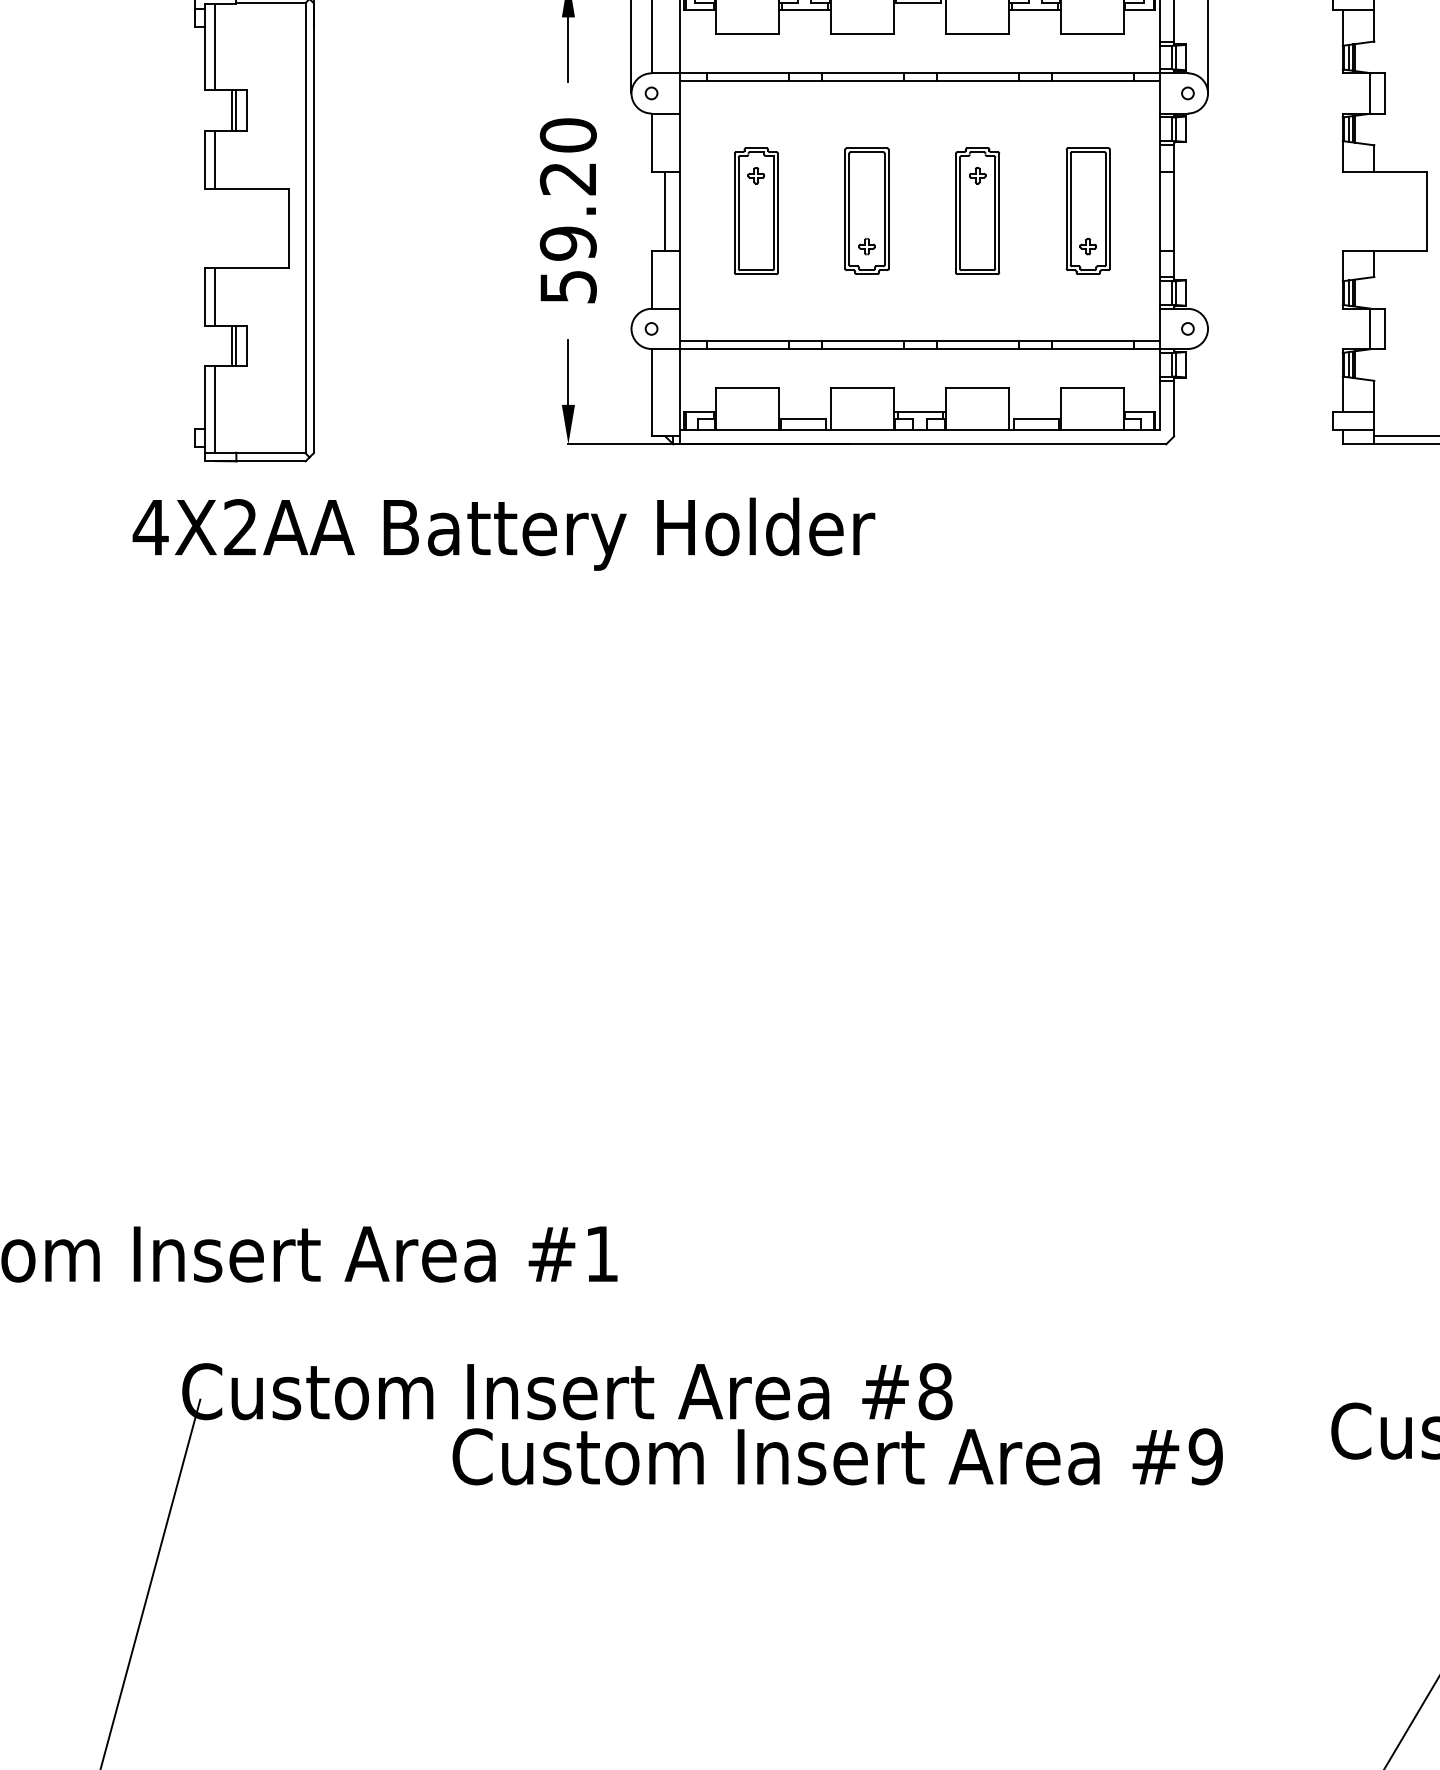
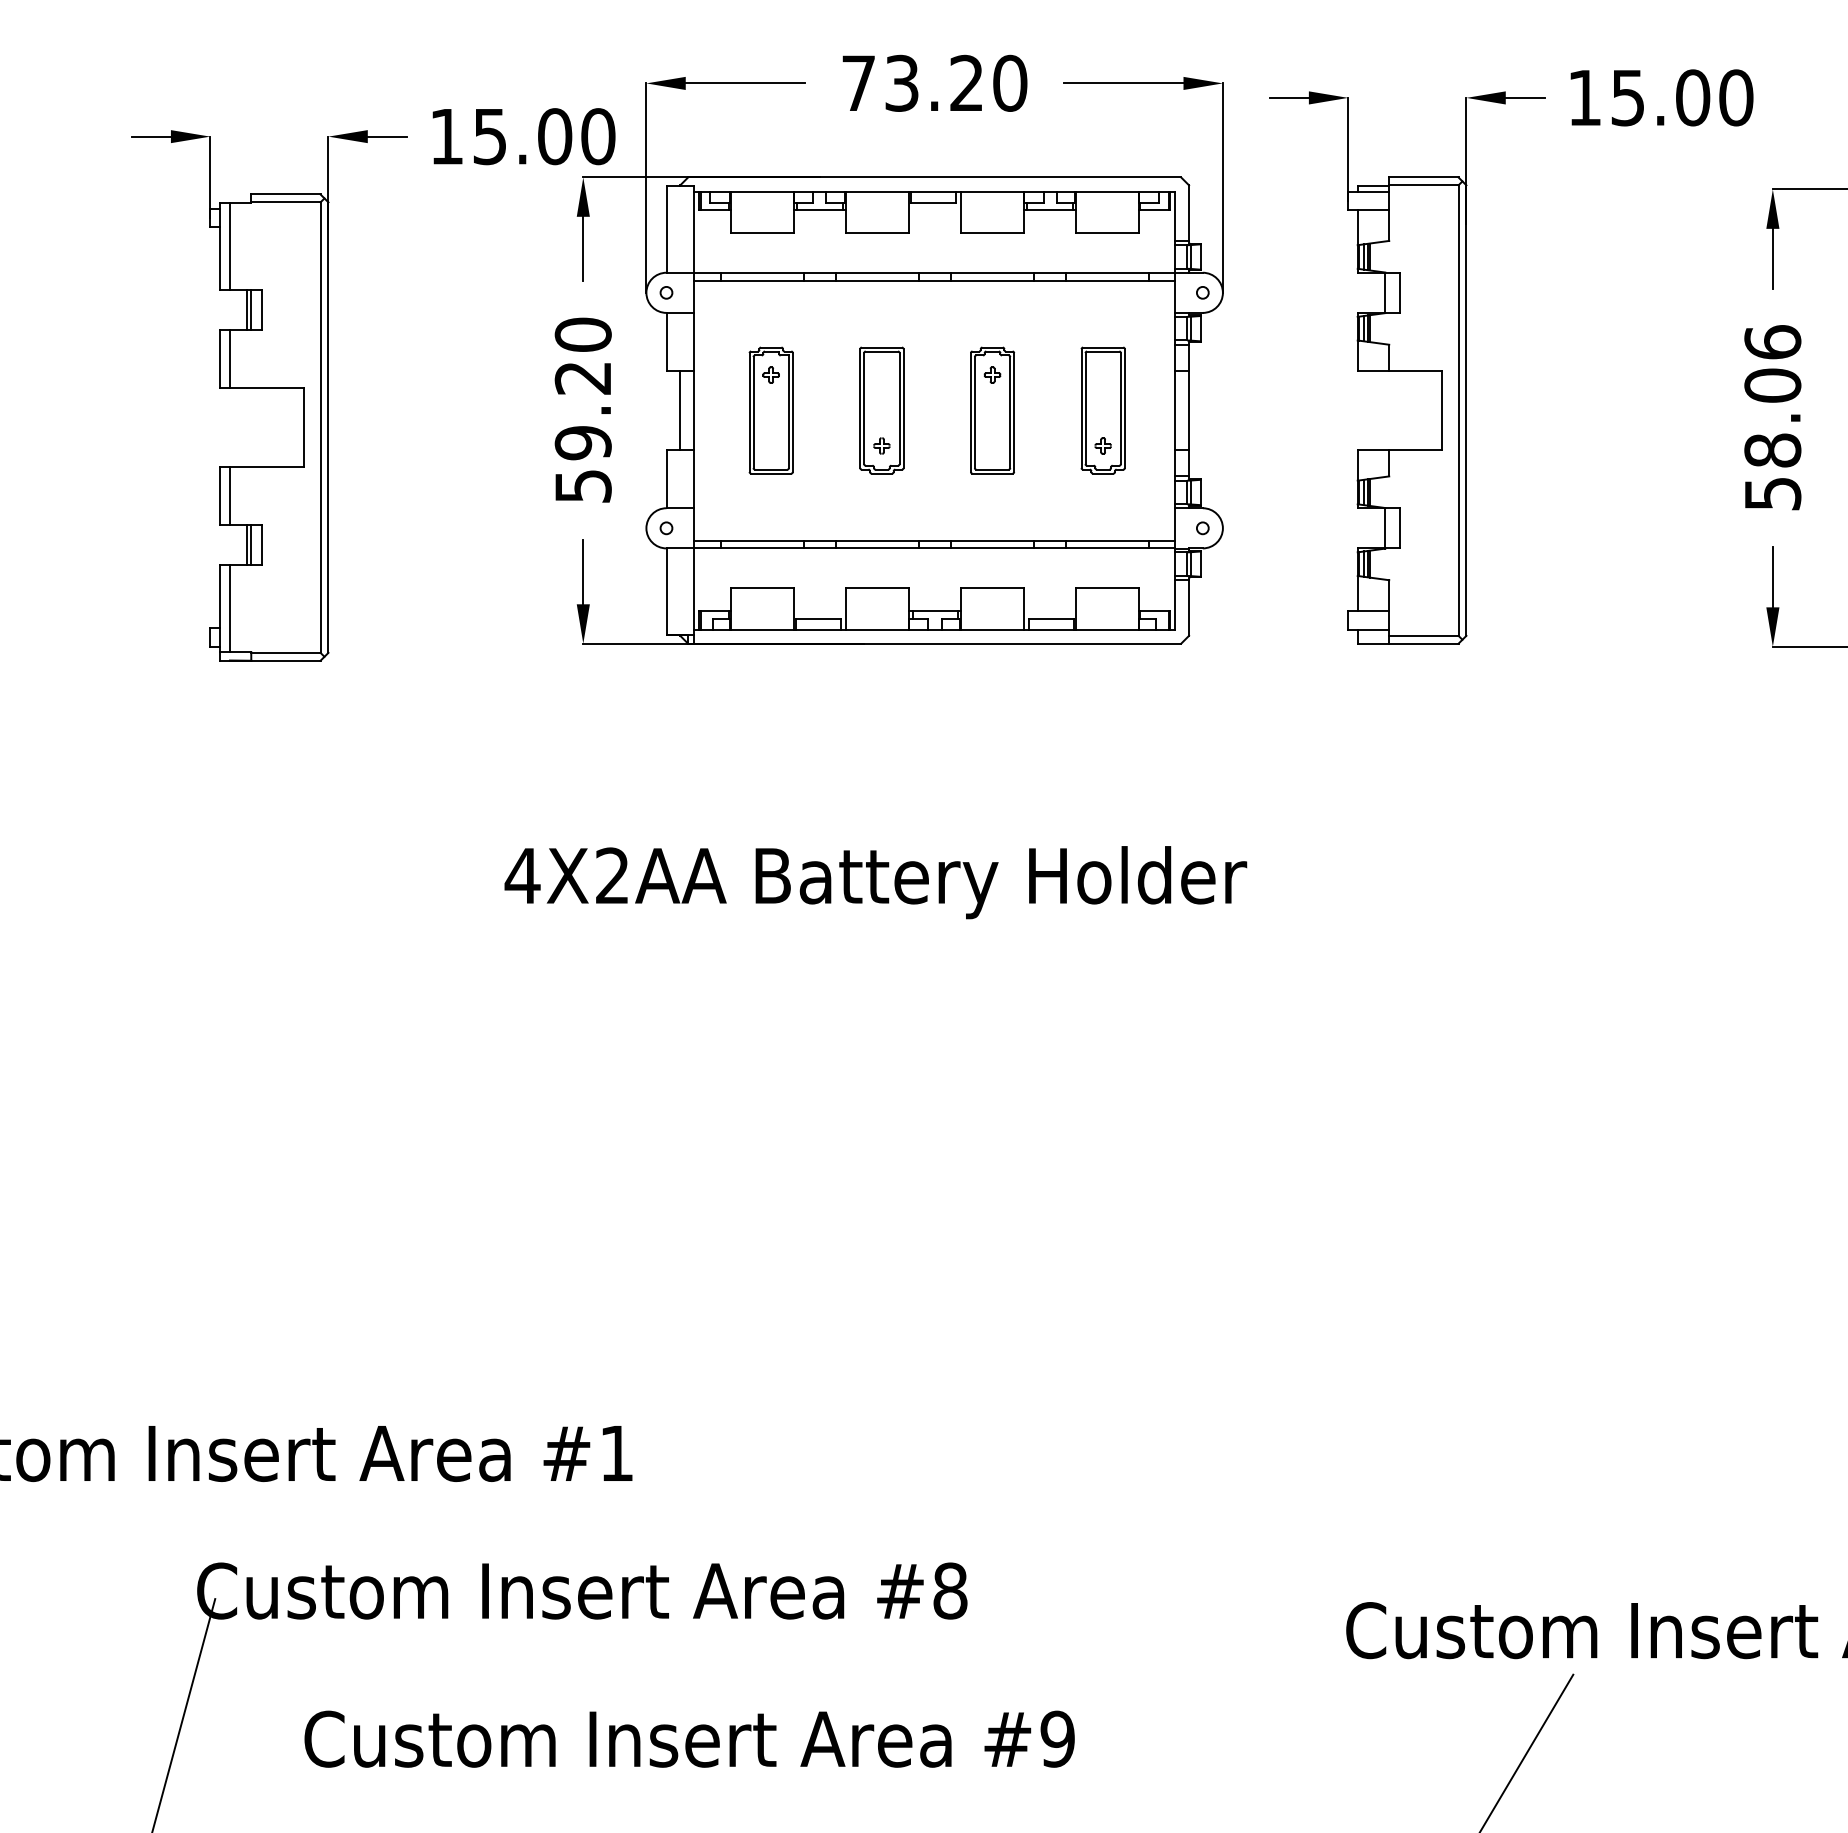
text: (503, 534) -> (875, 882), moved
text: (837, 1456) -> (689, 1738), moved

